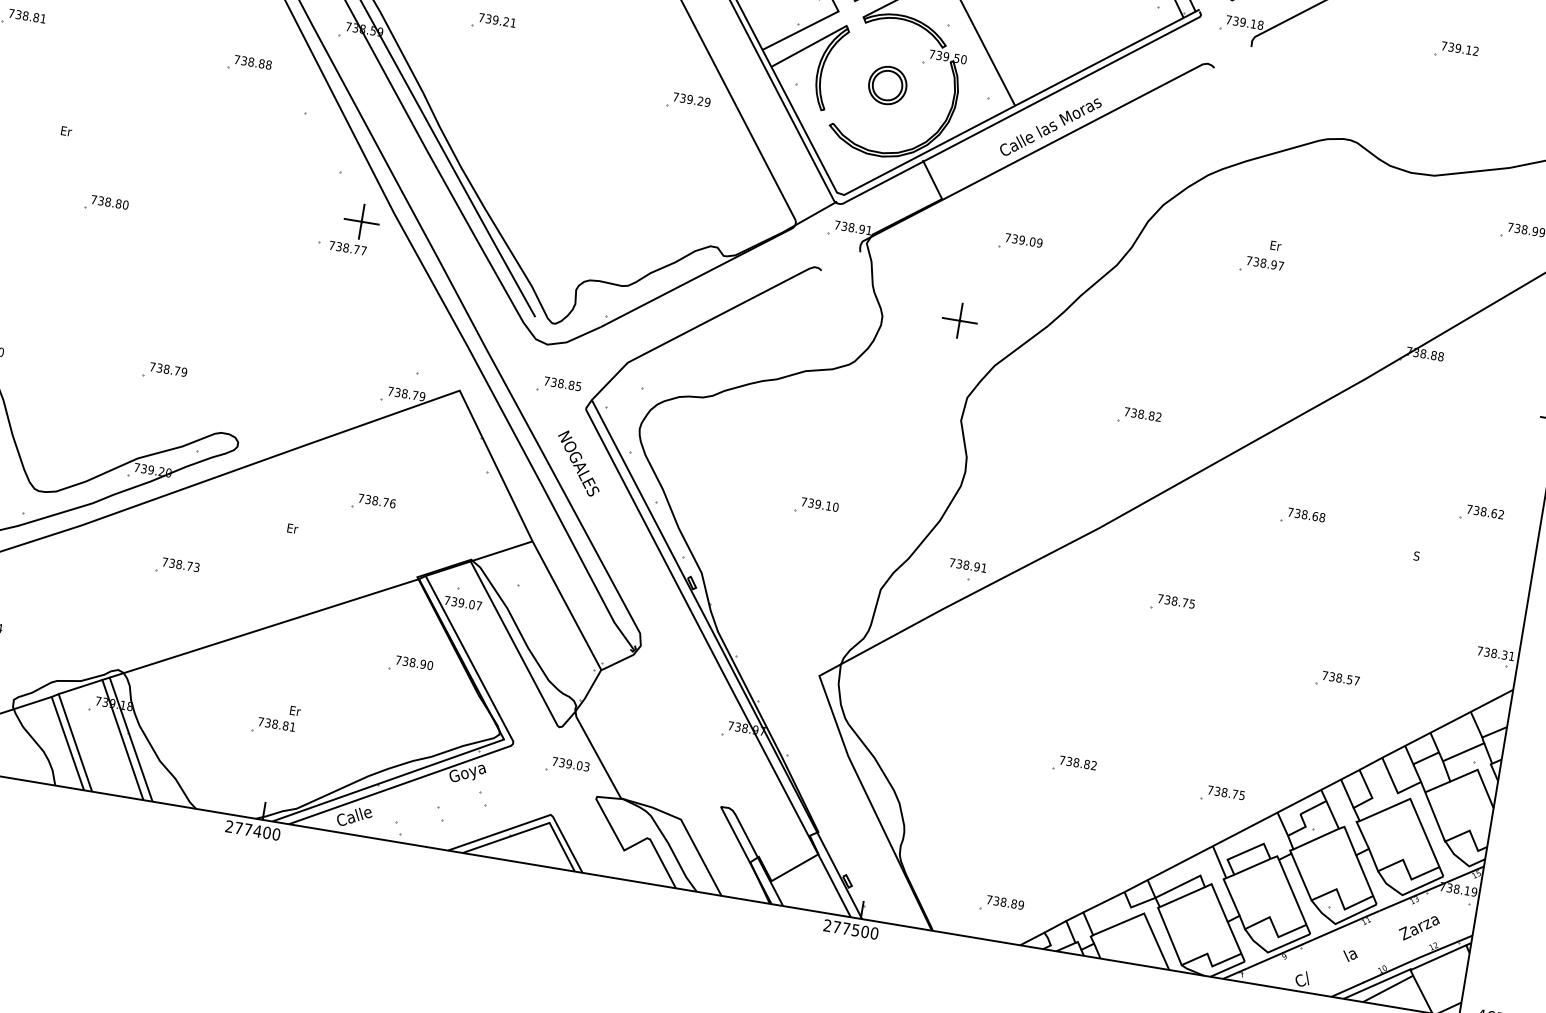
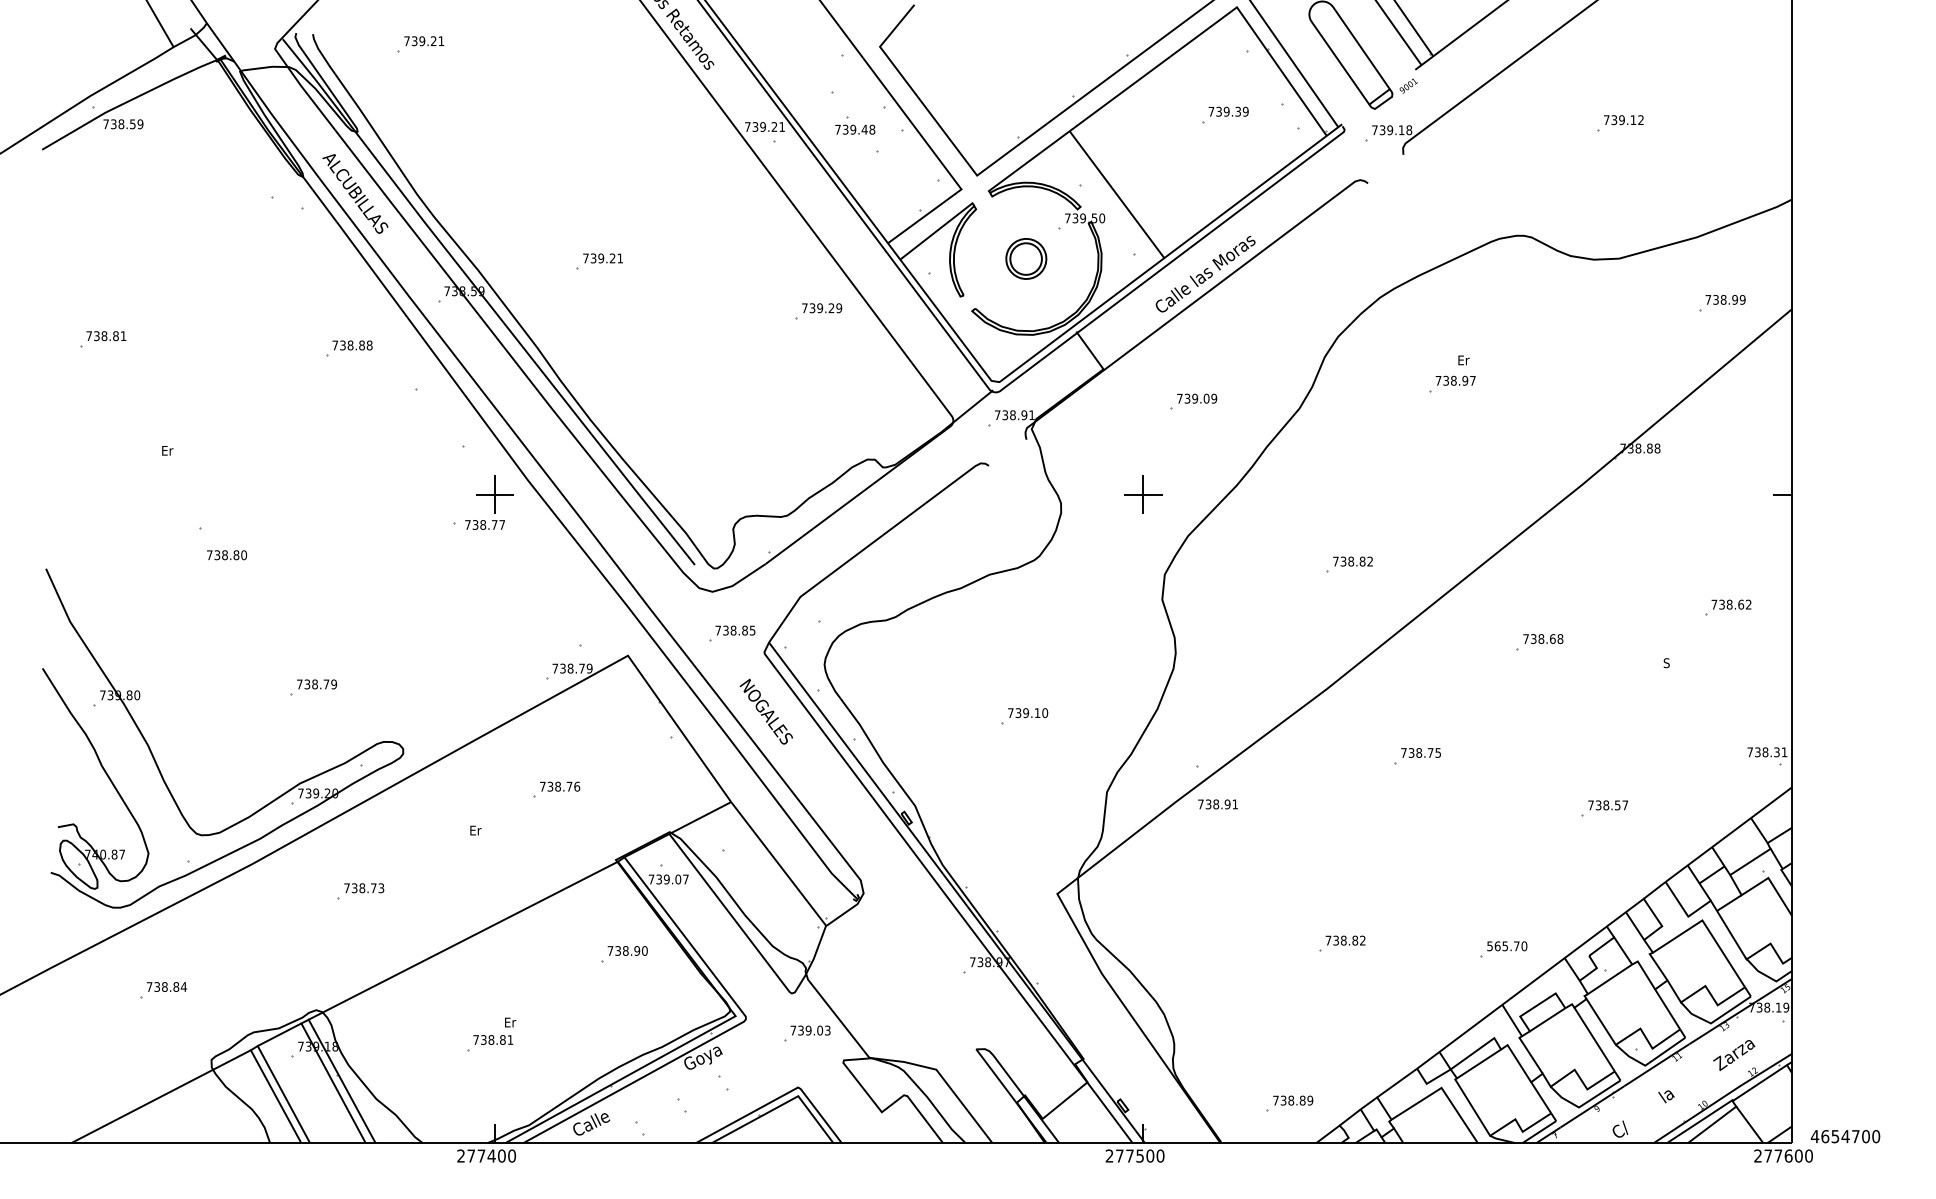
text: (110, 202) -> (227, 555), moved
text: (967, 565) -> (1217, 804), moved
text: (1226, 793) -> (1507, 946), 738.75 -> 565.70

